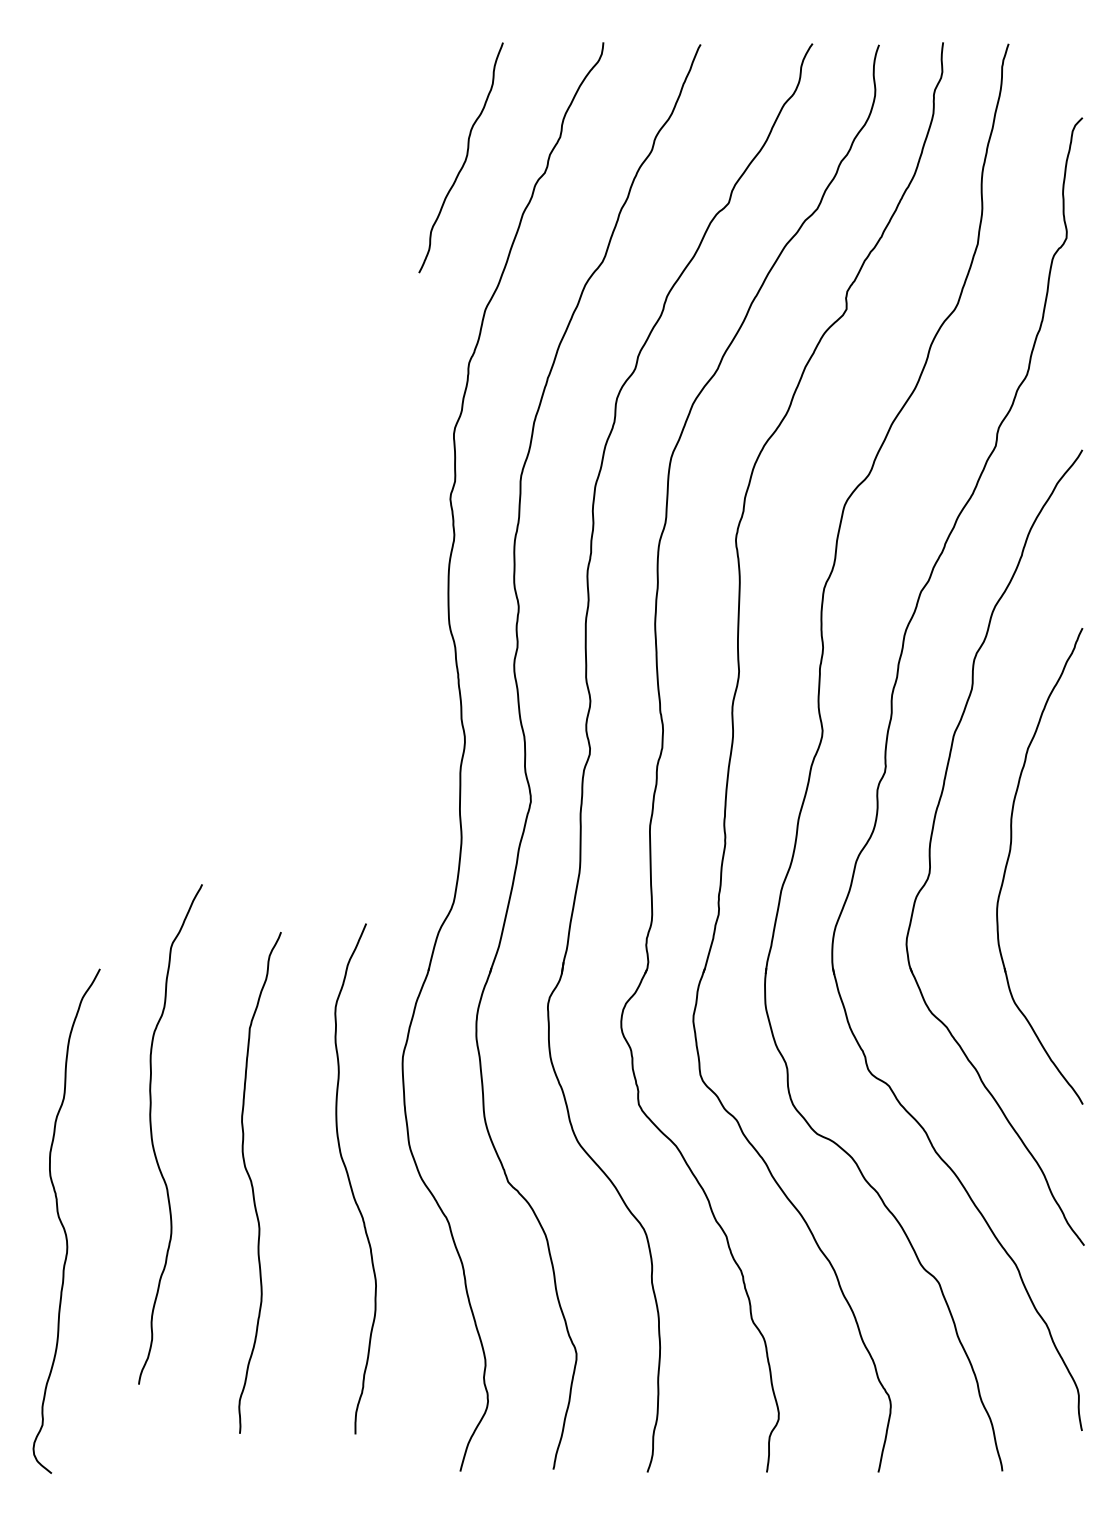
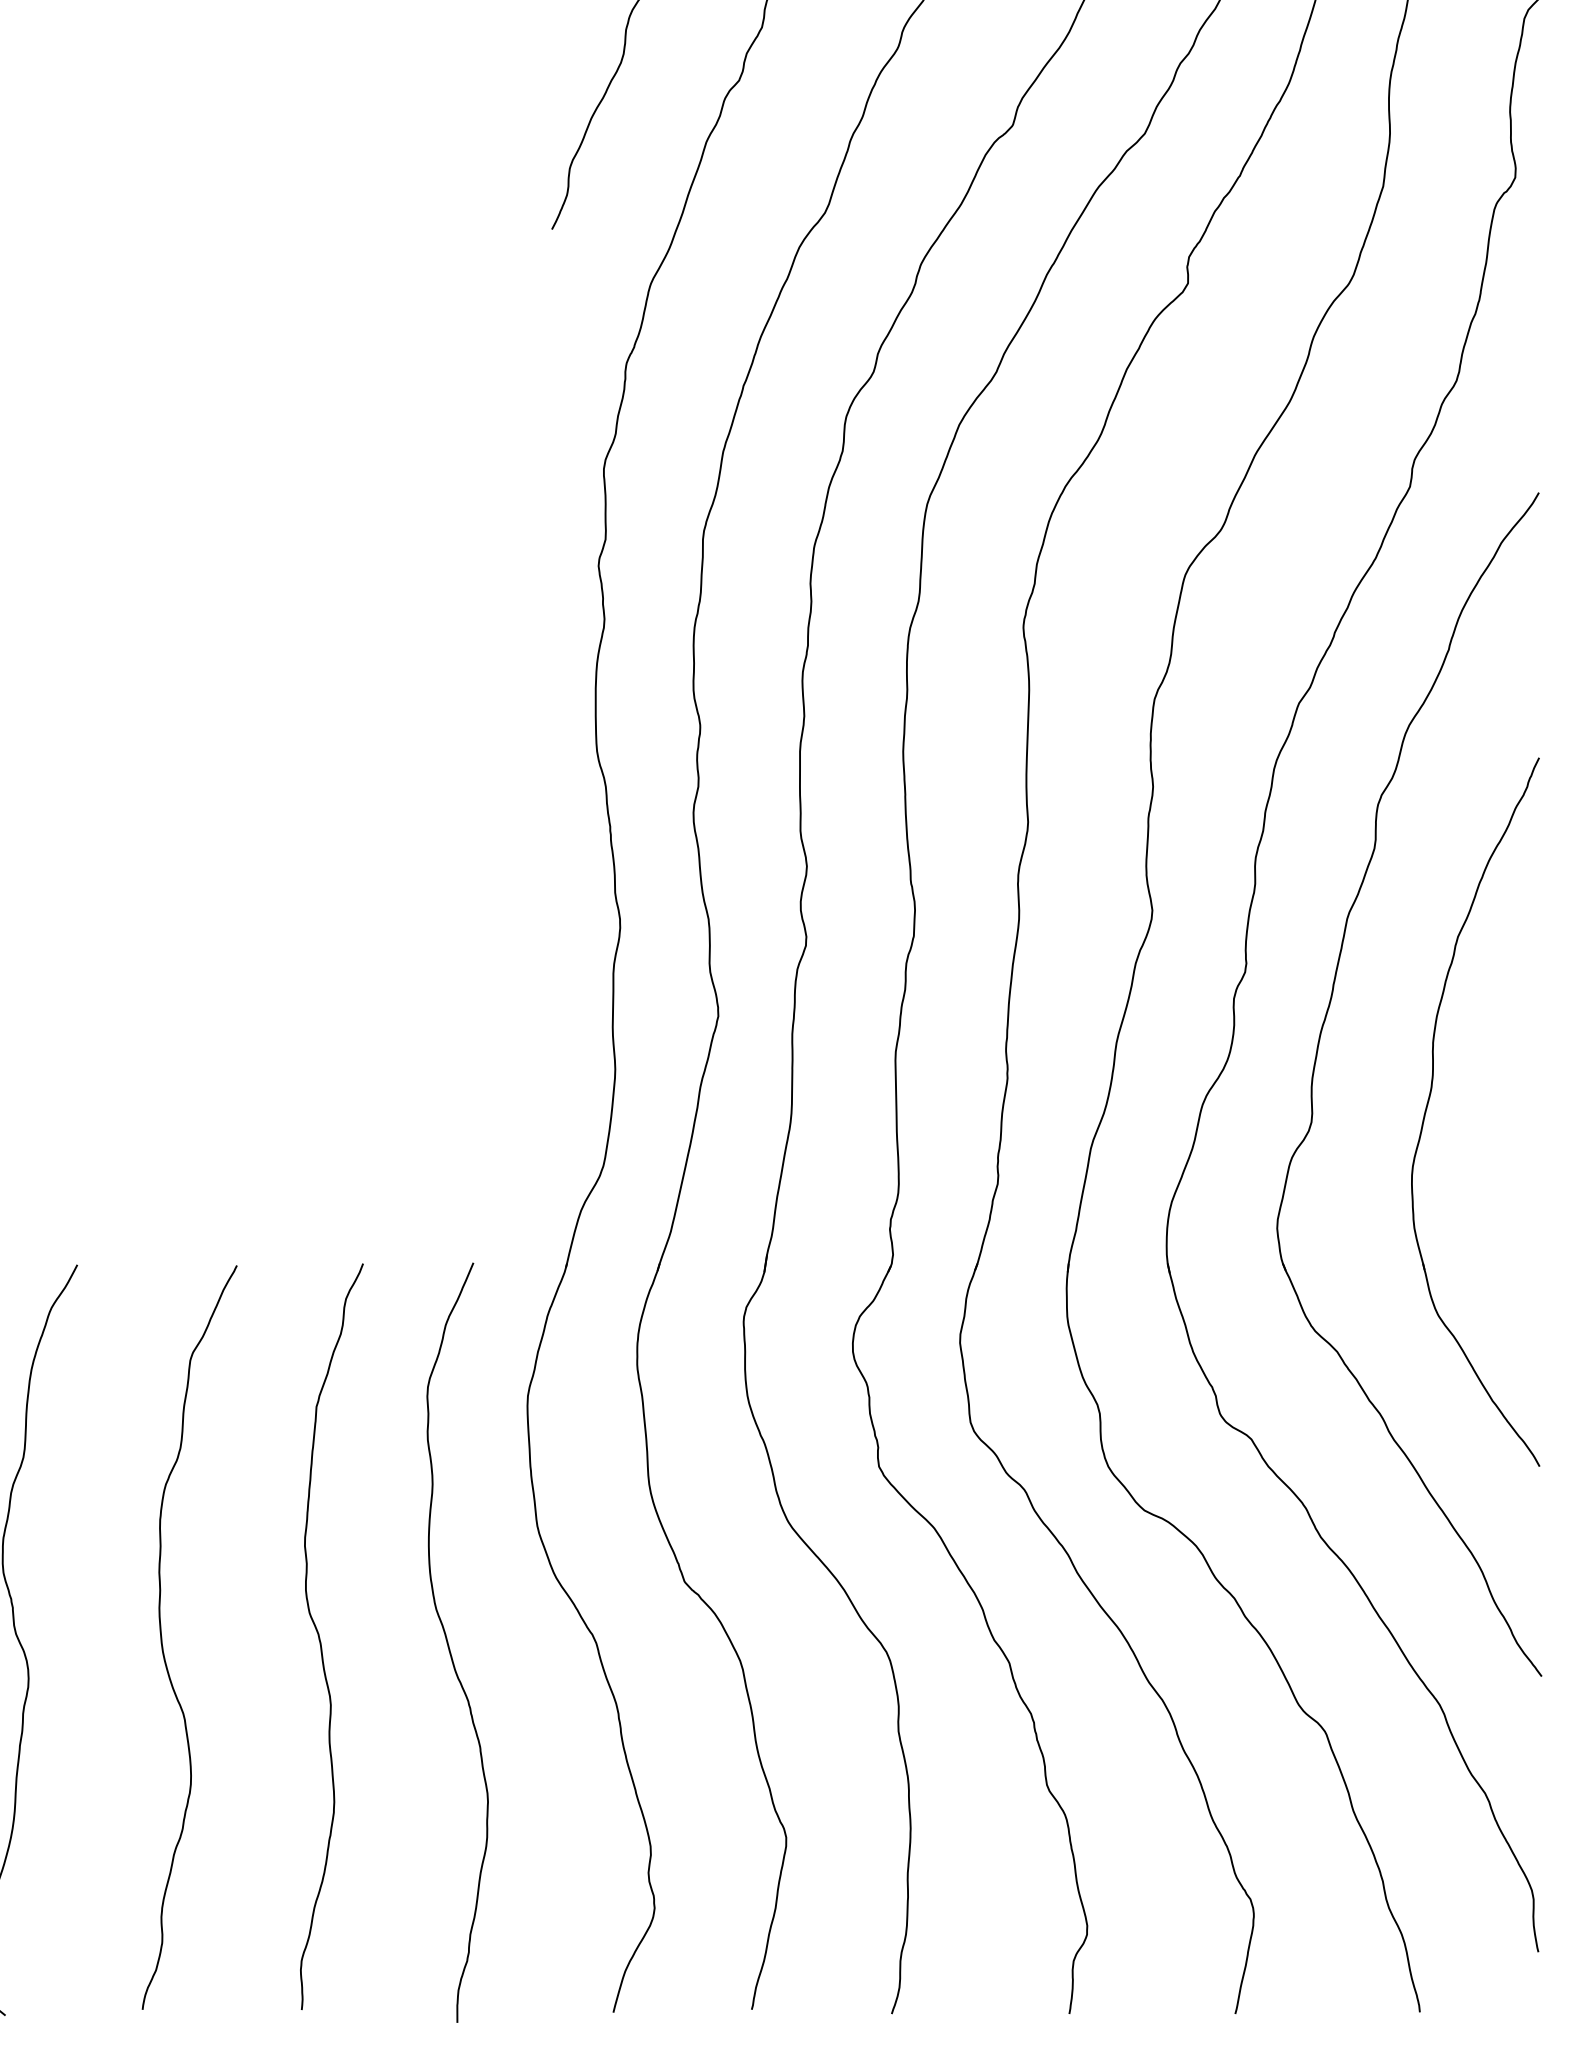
curve: (152, 1134) -> (162, 1637), moved
curve: (350, 1180) -> (449, 1645), moved
curve: (252, 1182) -> (320, 1636), moved

